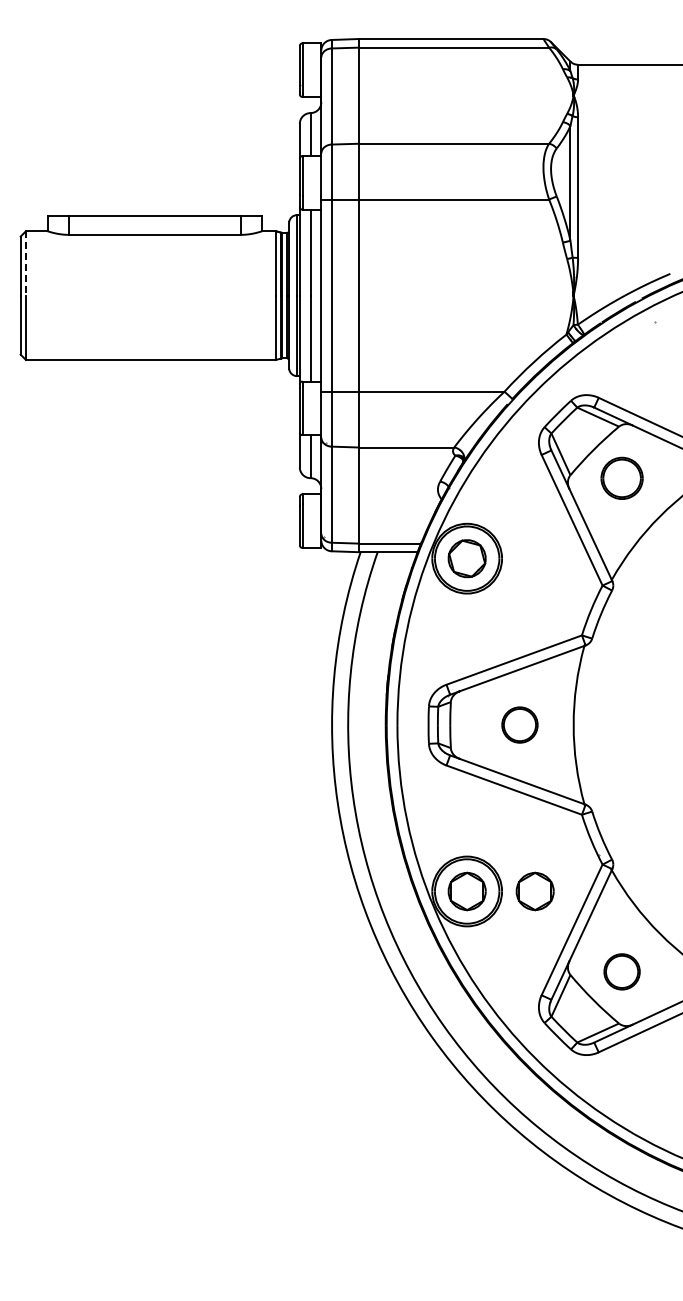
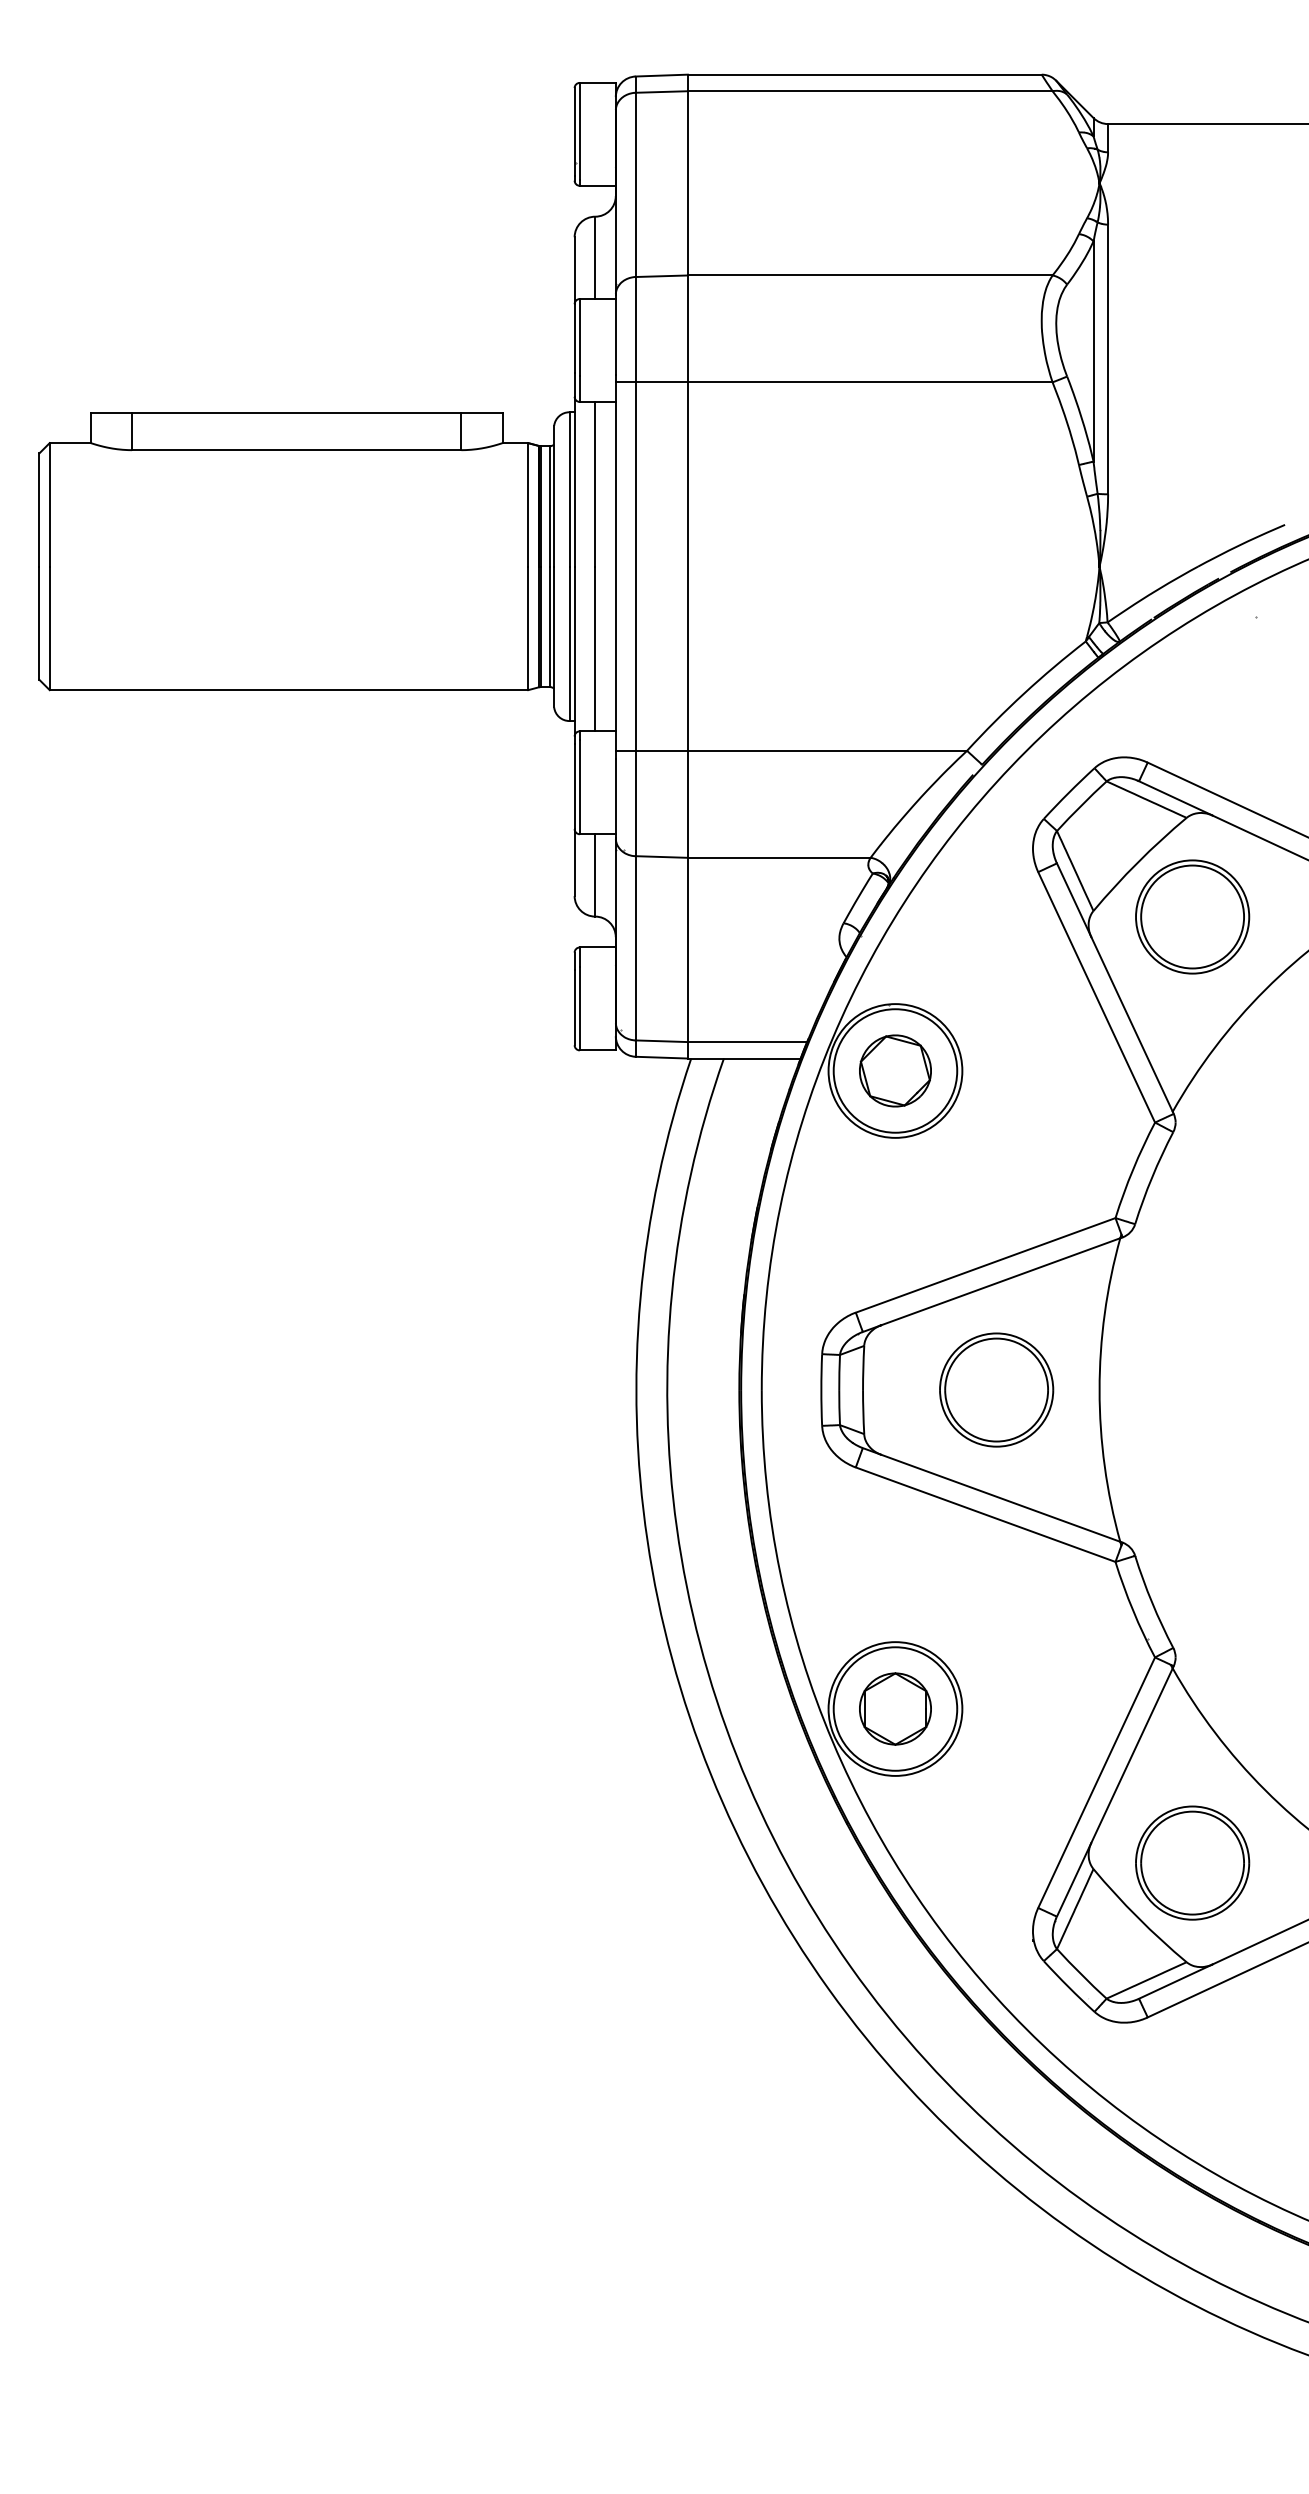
line: (26, 263) -> (50, 505), dashed -> solid
part: (621, 478) -> (1191, 917), size x1.43
part: (519, 724) -> (995, 1388), size x1.67
part: (534, 891) -> (1024, 1709), removed
part: (621, 971) -> (1191, 1862), size x1.67

